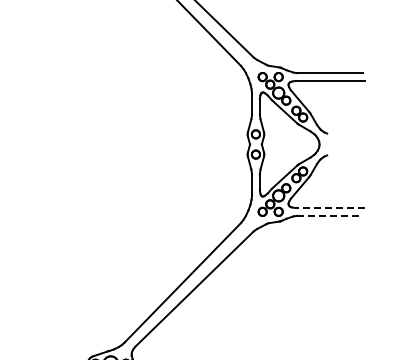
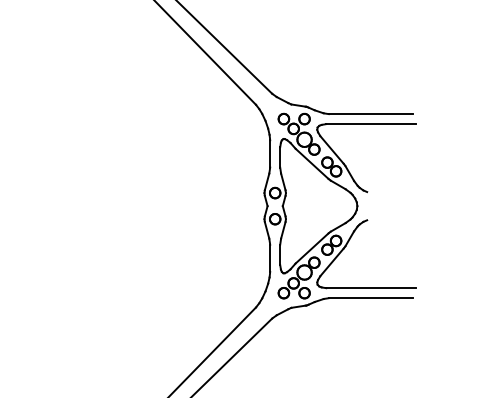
line: (330, 208) -> (371, 288), dashed -> solid
line: (330, 215) -> (371, 297), dashed -> solid

